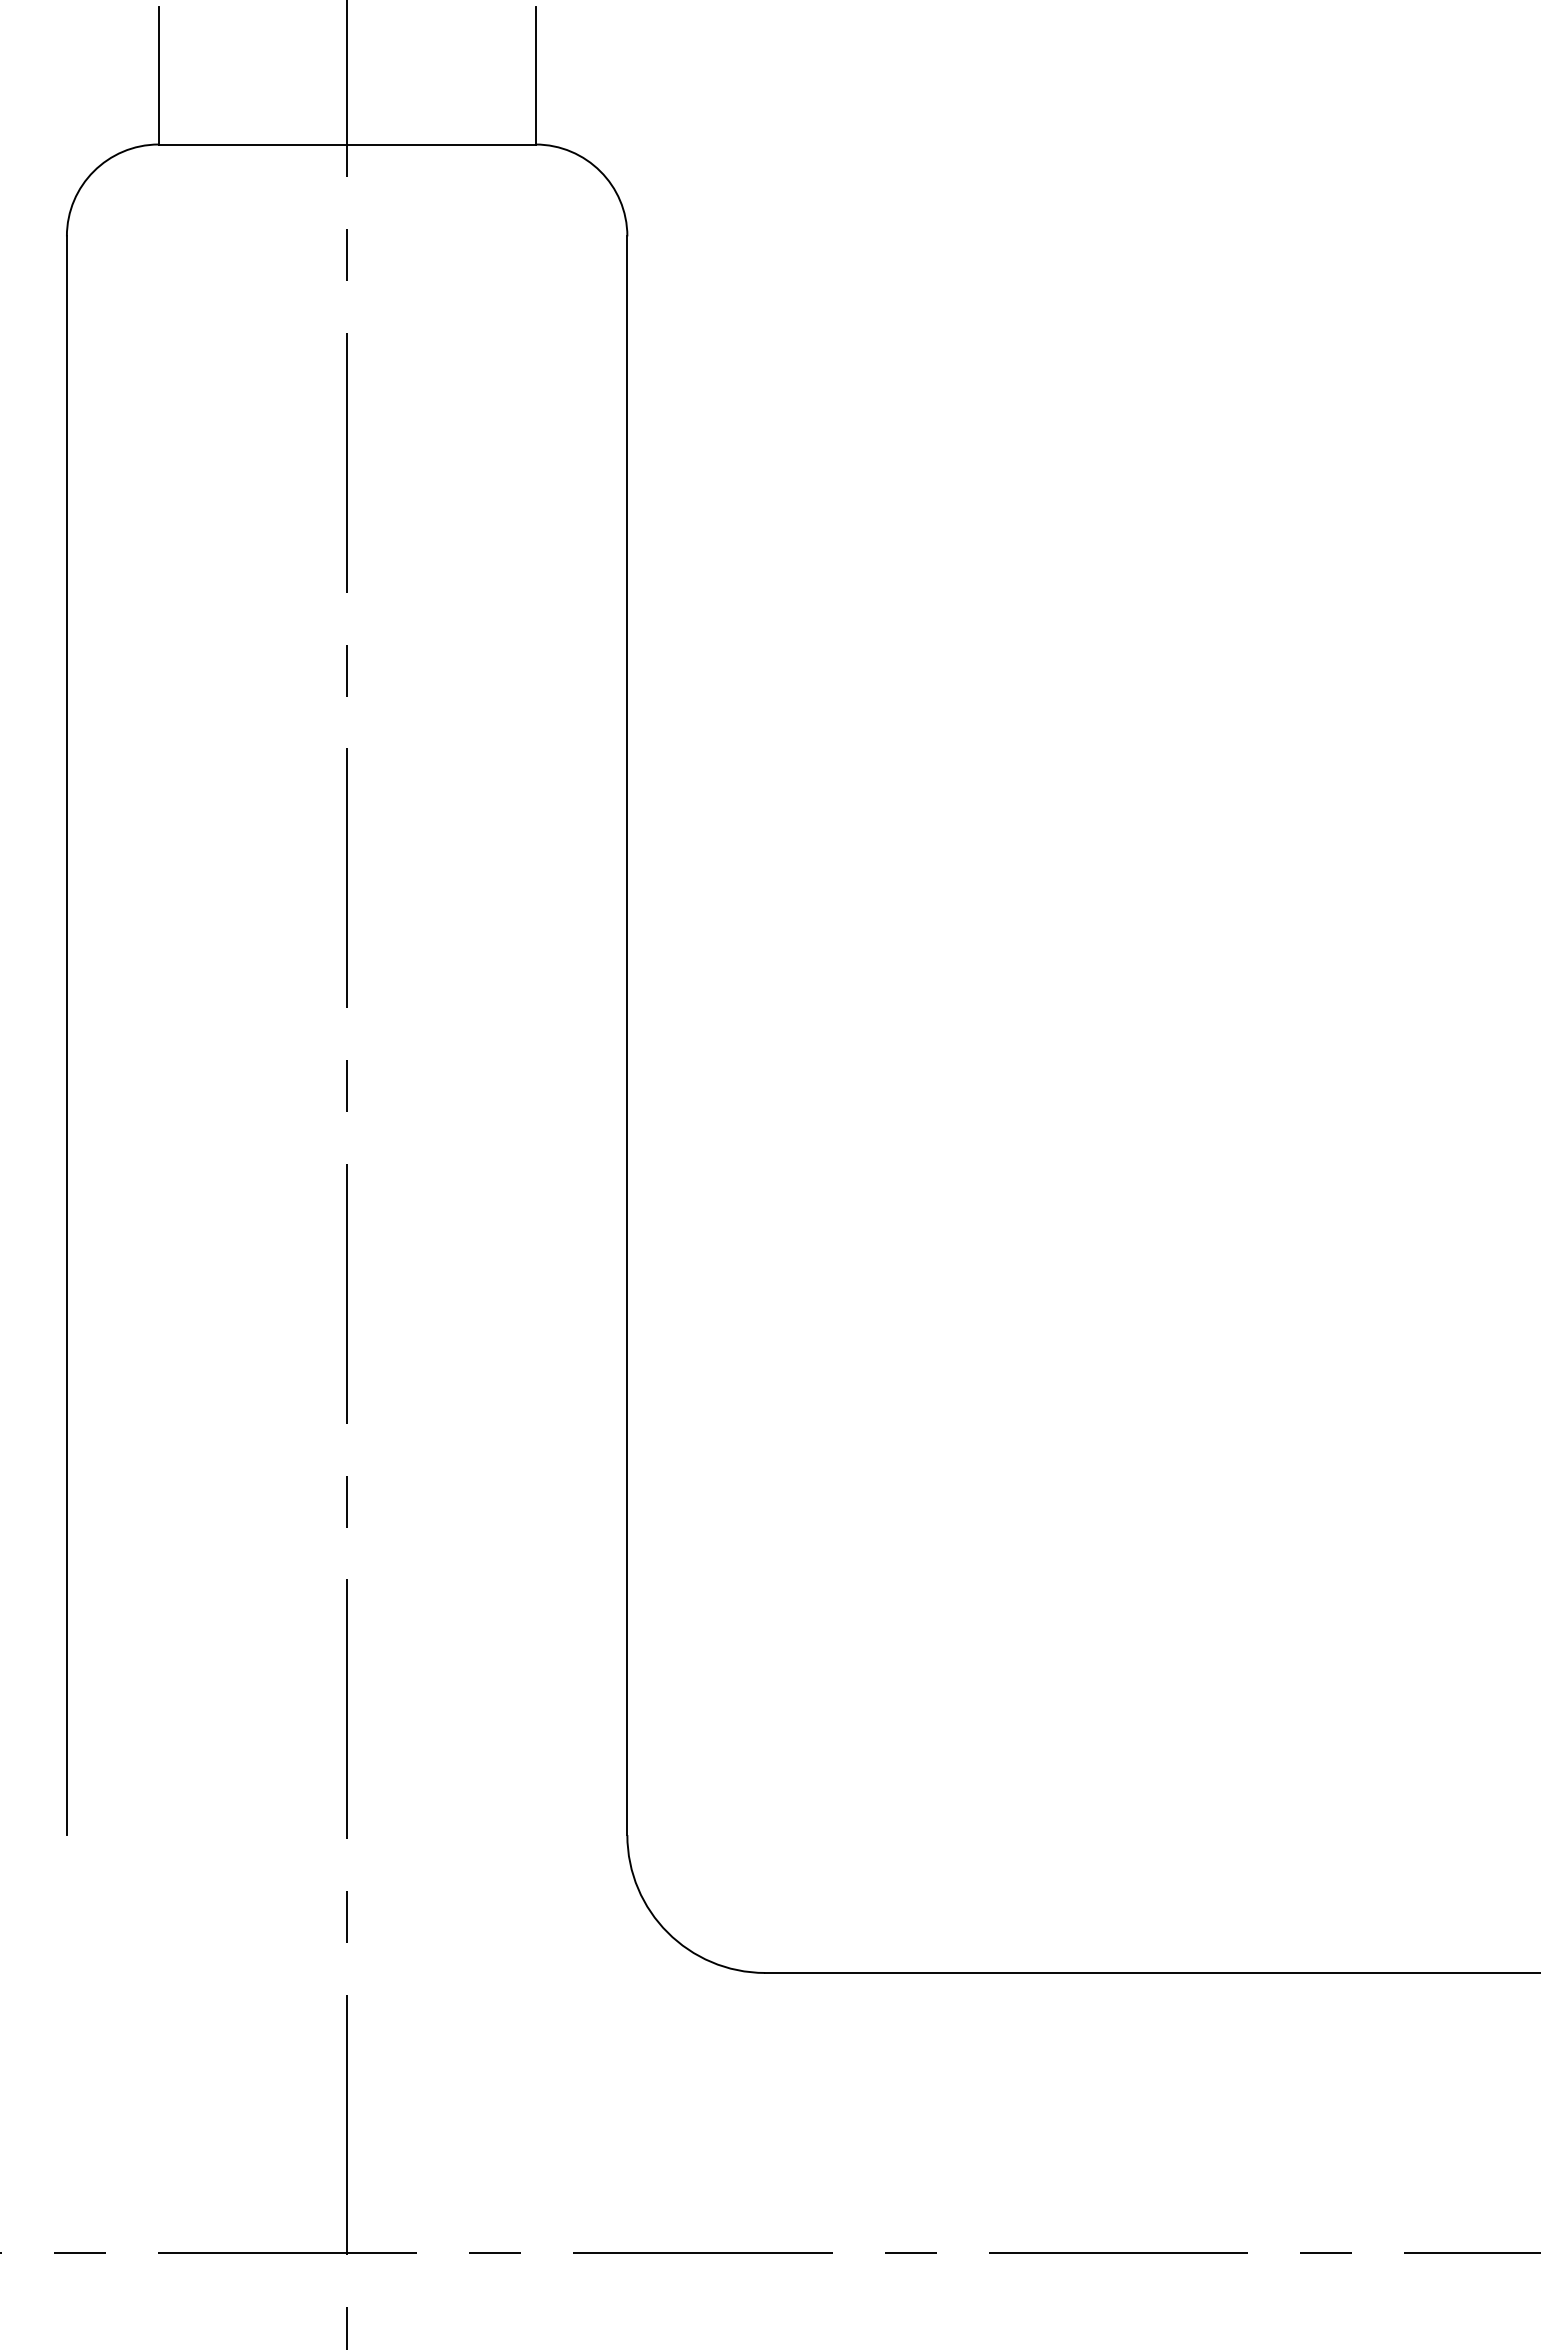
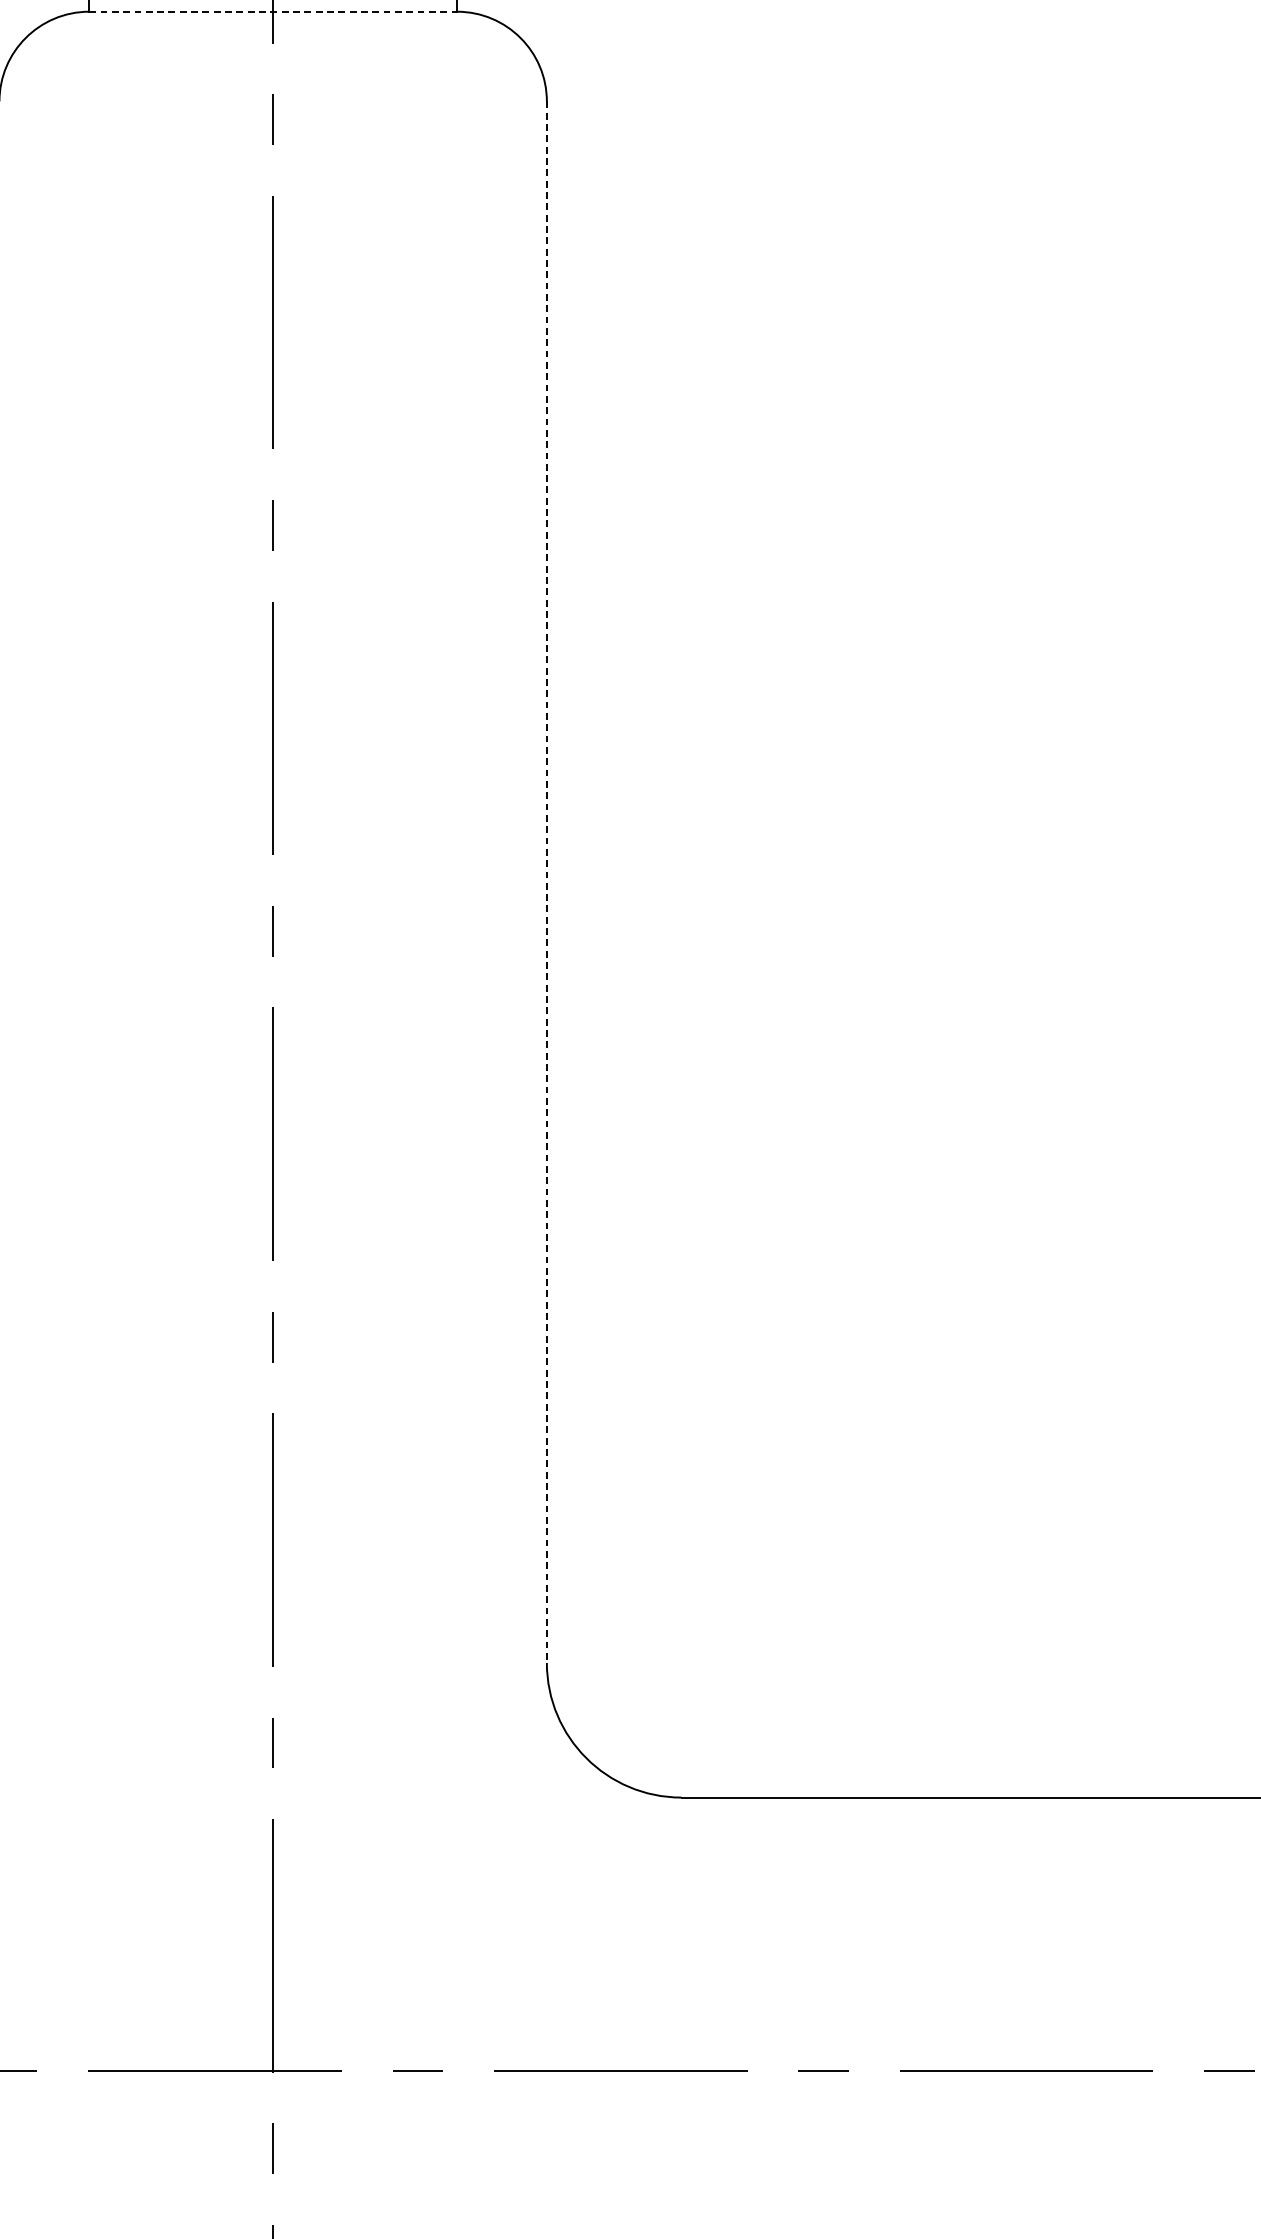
line: (347, 144) -> (273, 11), solid -> dashed
line: (627, 1036) -> (547, 882), solid -> dashed

